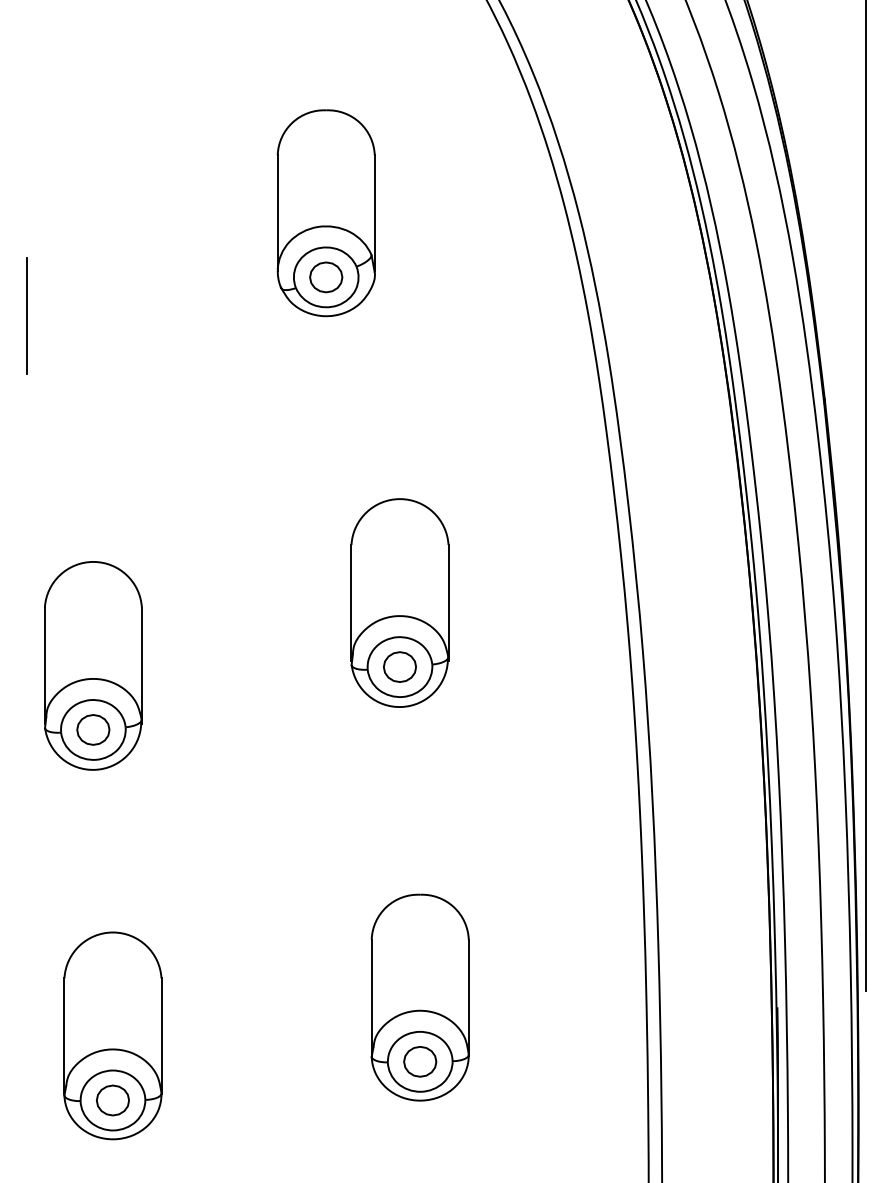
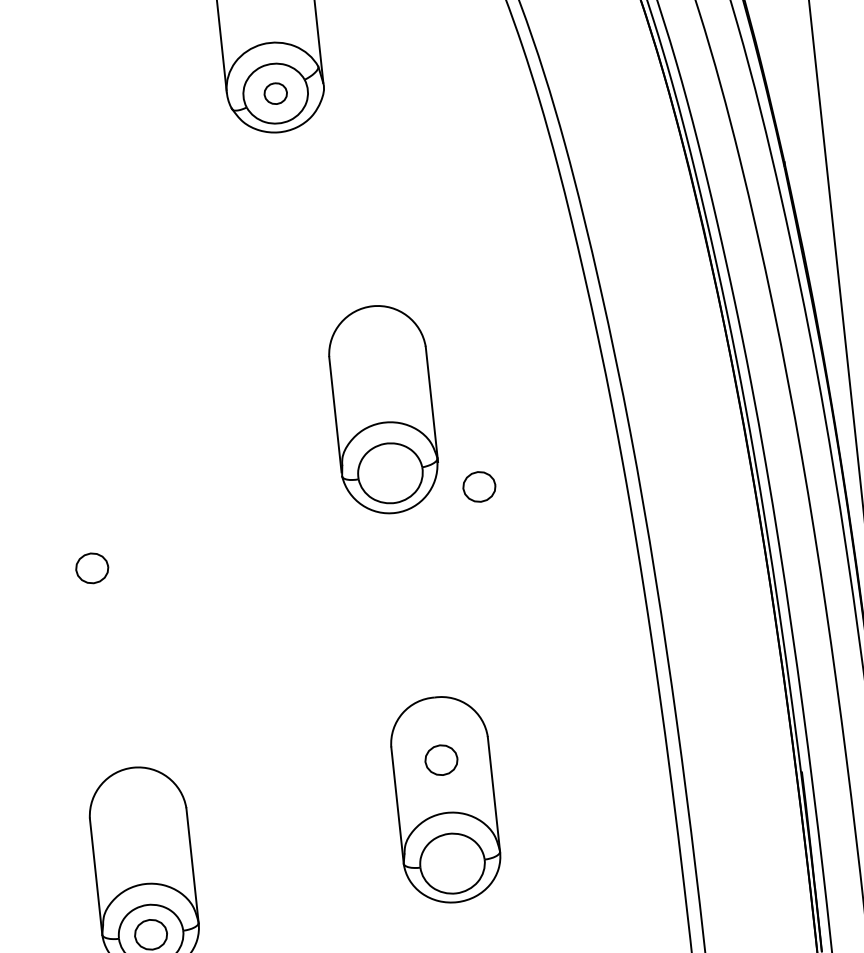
part: (326, 277) -> (275, 93), size x0.7
part: (93, 665) -> (85, 504), removed
part: (399, 666) -> (478, 486), moved
part: (420, 1061) -> (441, 759), moved

